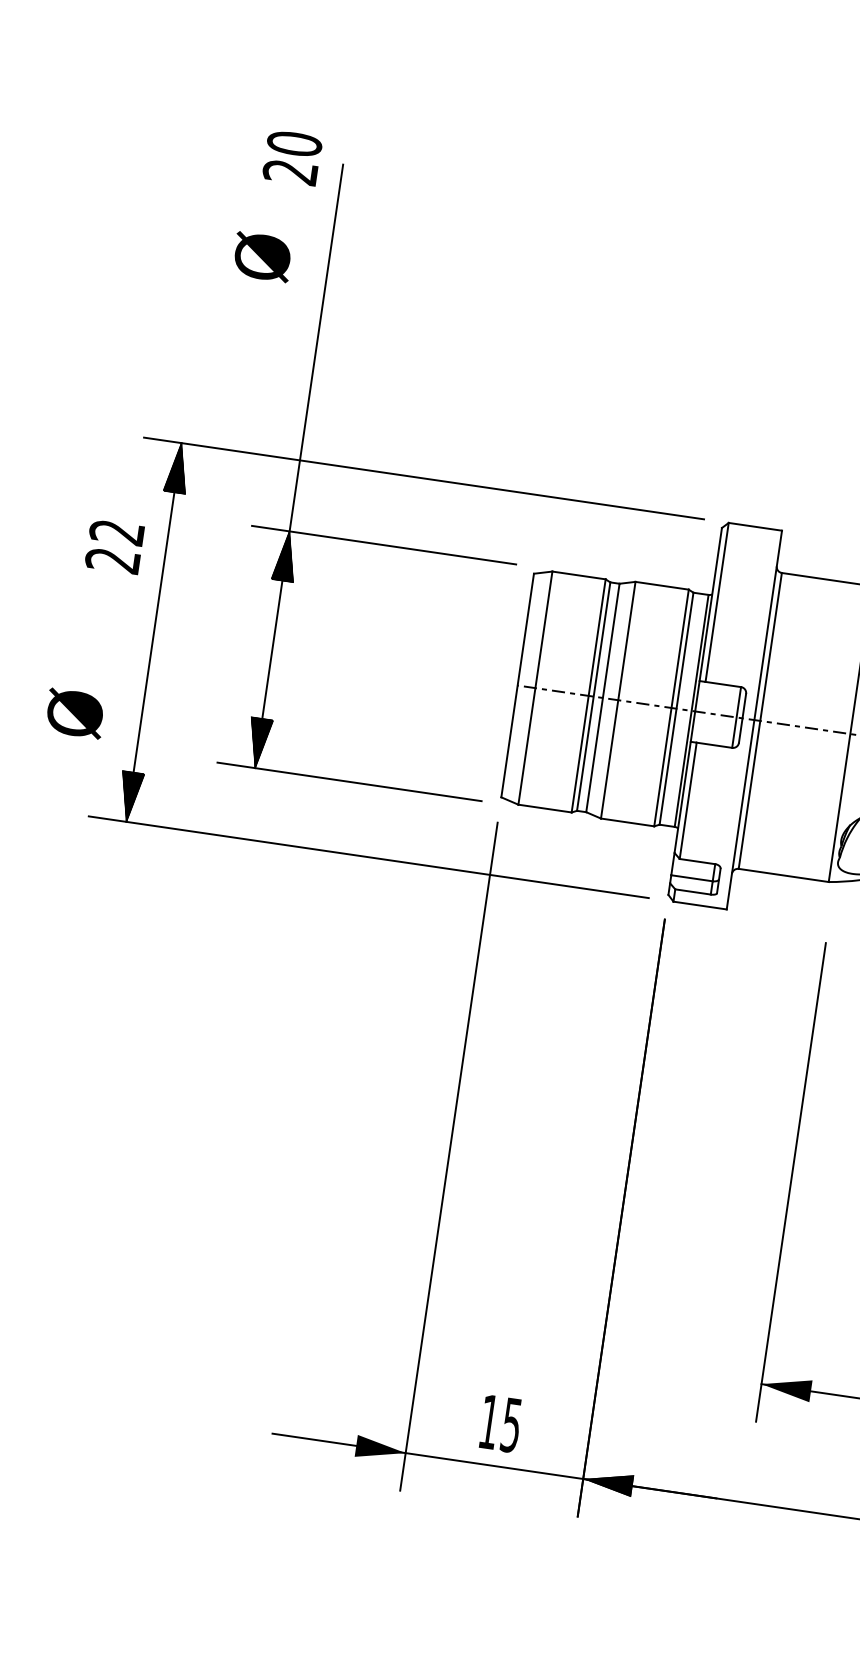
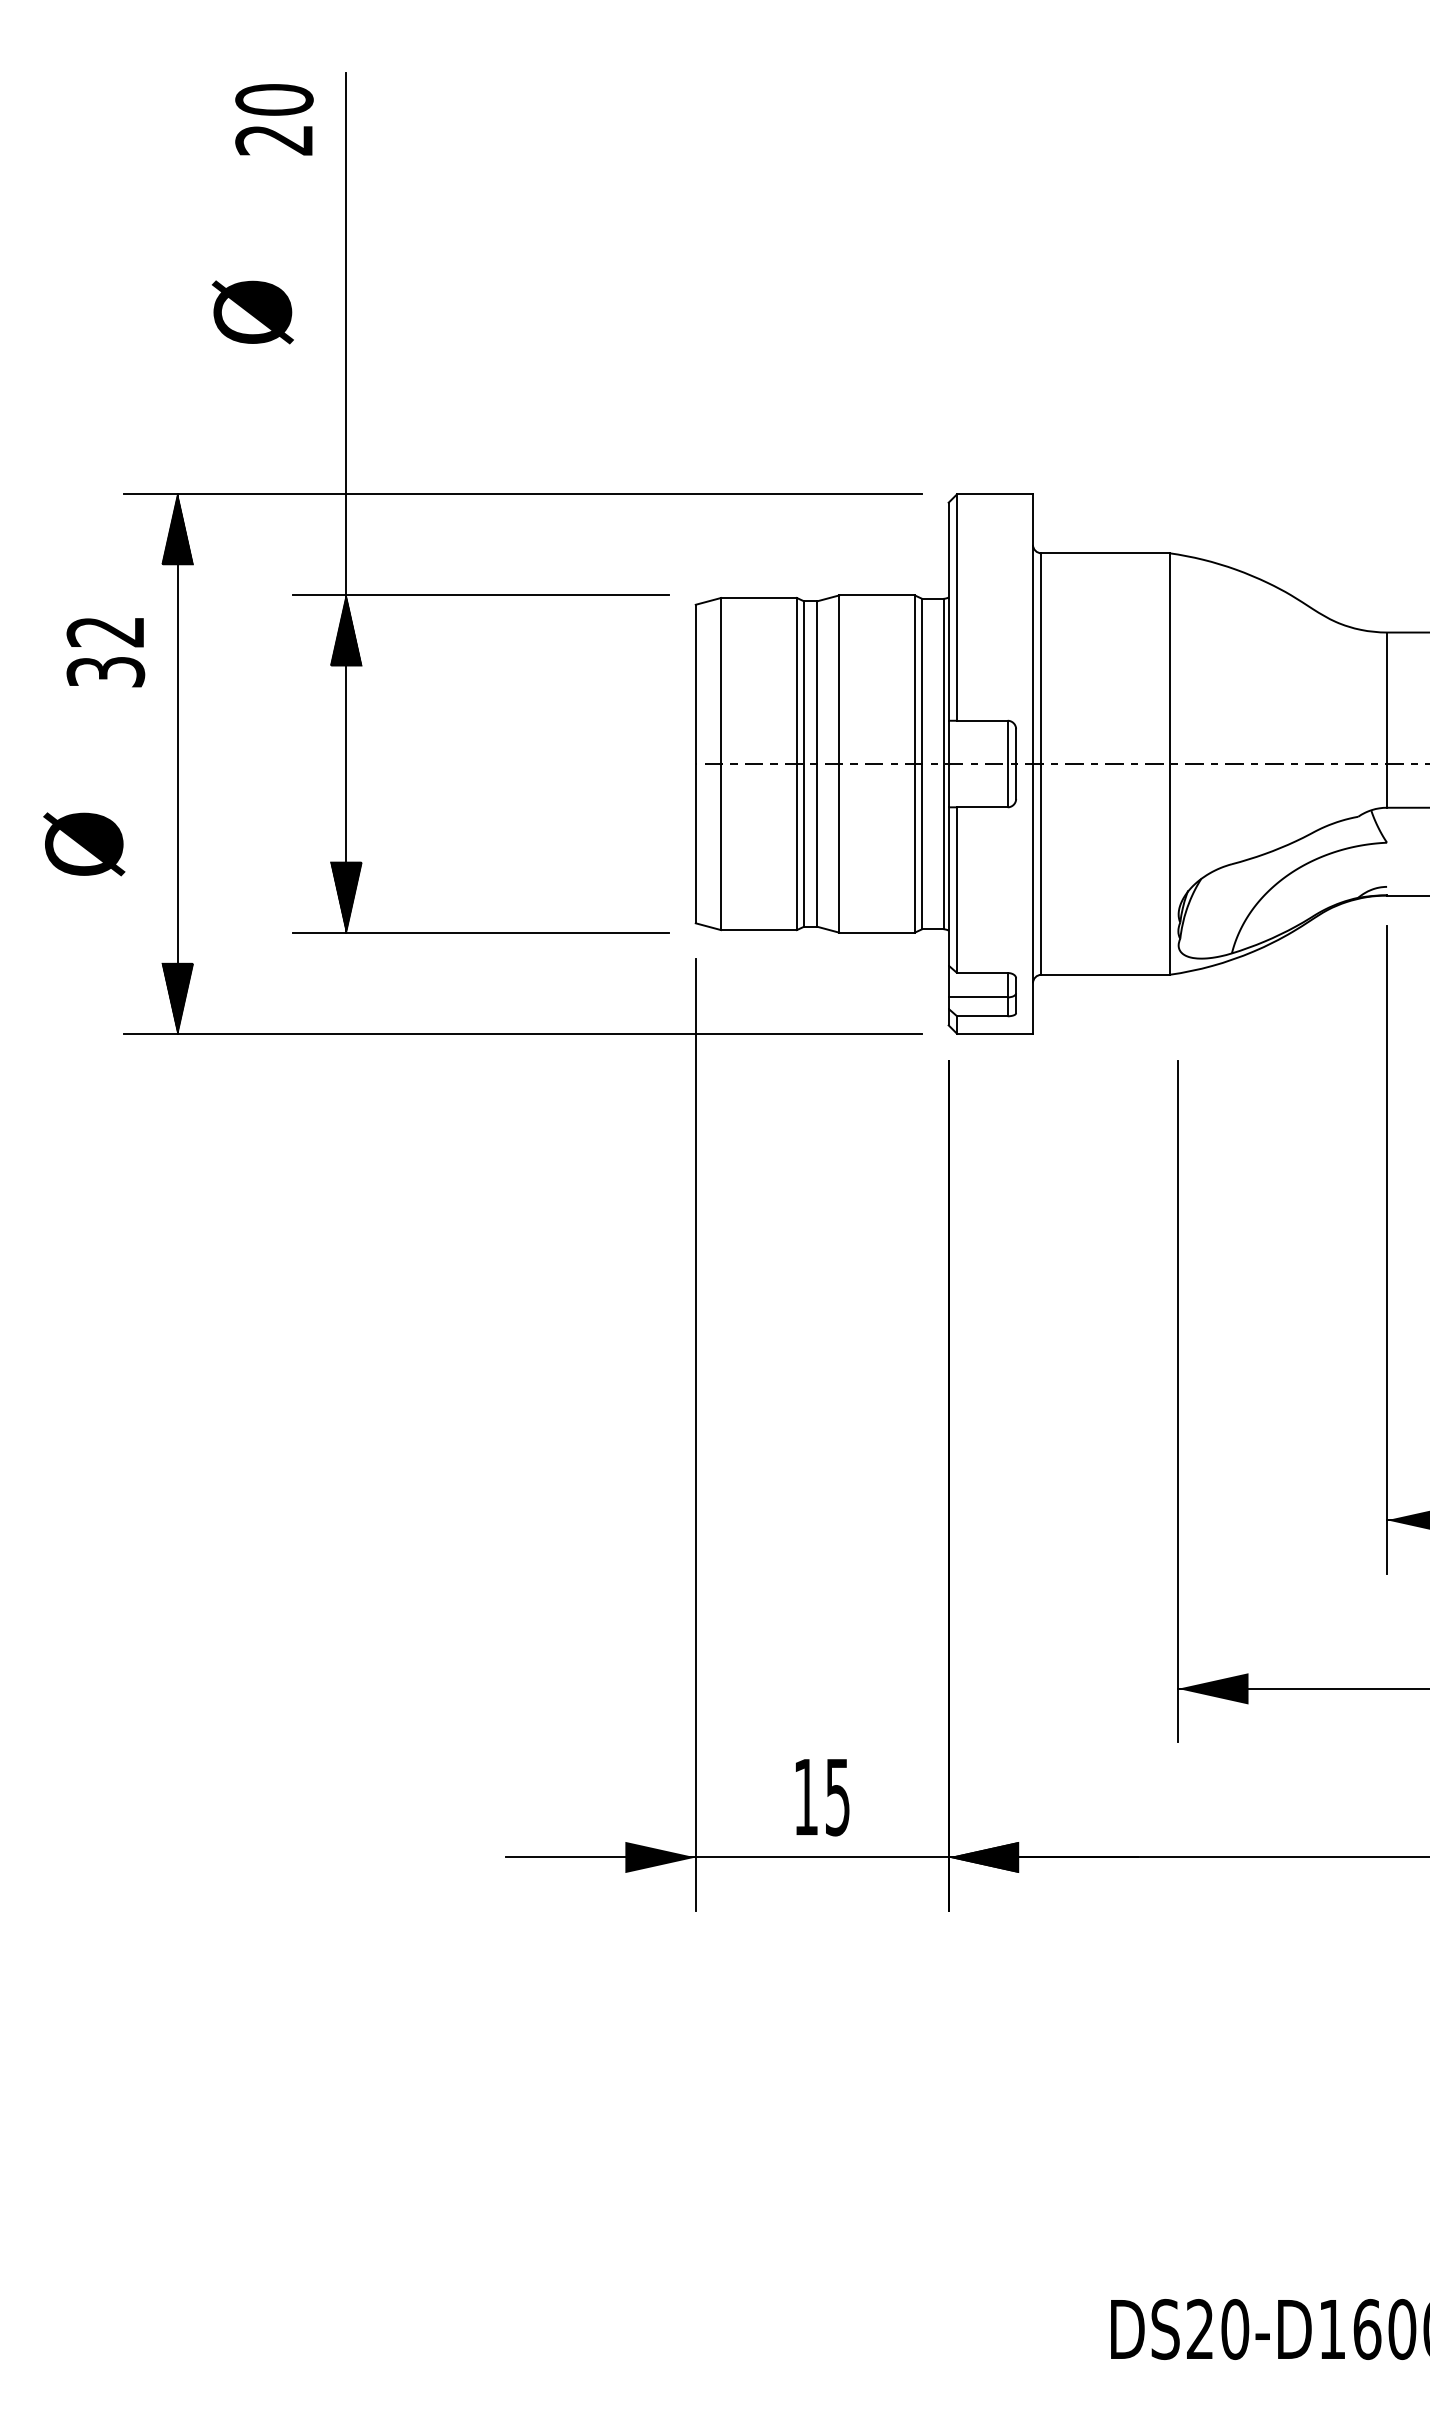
text: (292, 157) -> (274, 119), moved
text: (262, 257) -> (252, 312), moved
text: (112, 560) -> (105, 672), 22 -> 32
text: (75, 713) -> (84, 844), moved

